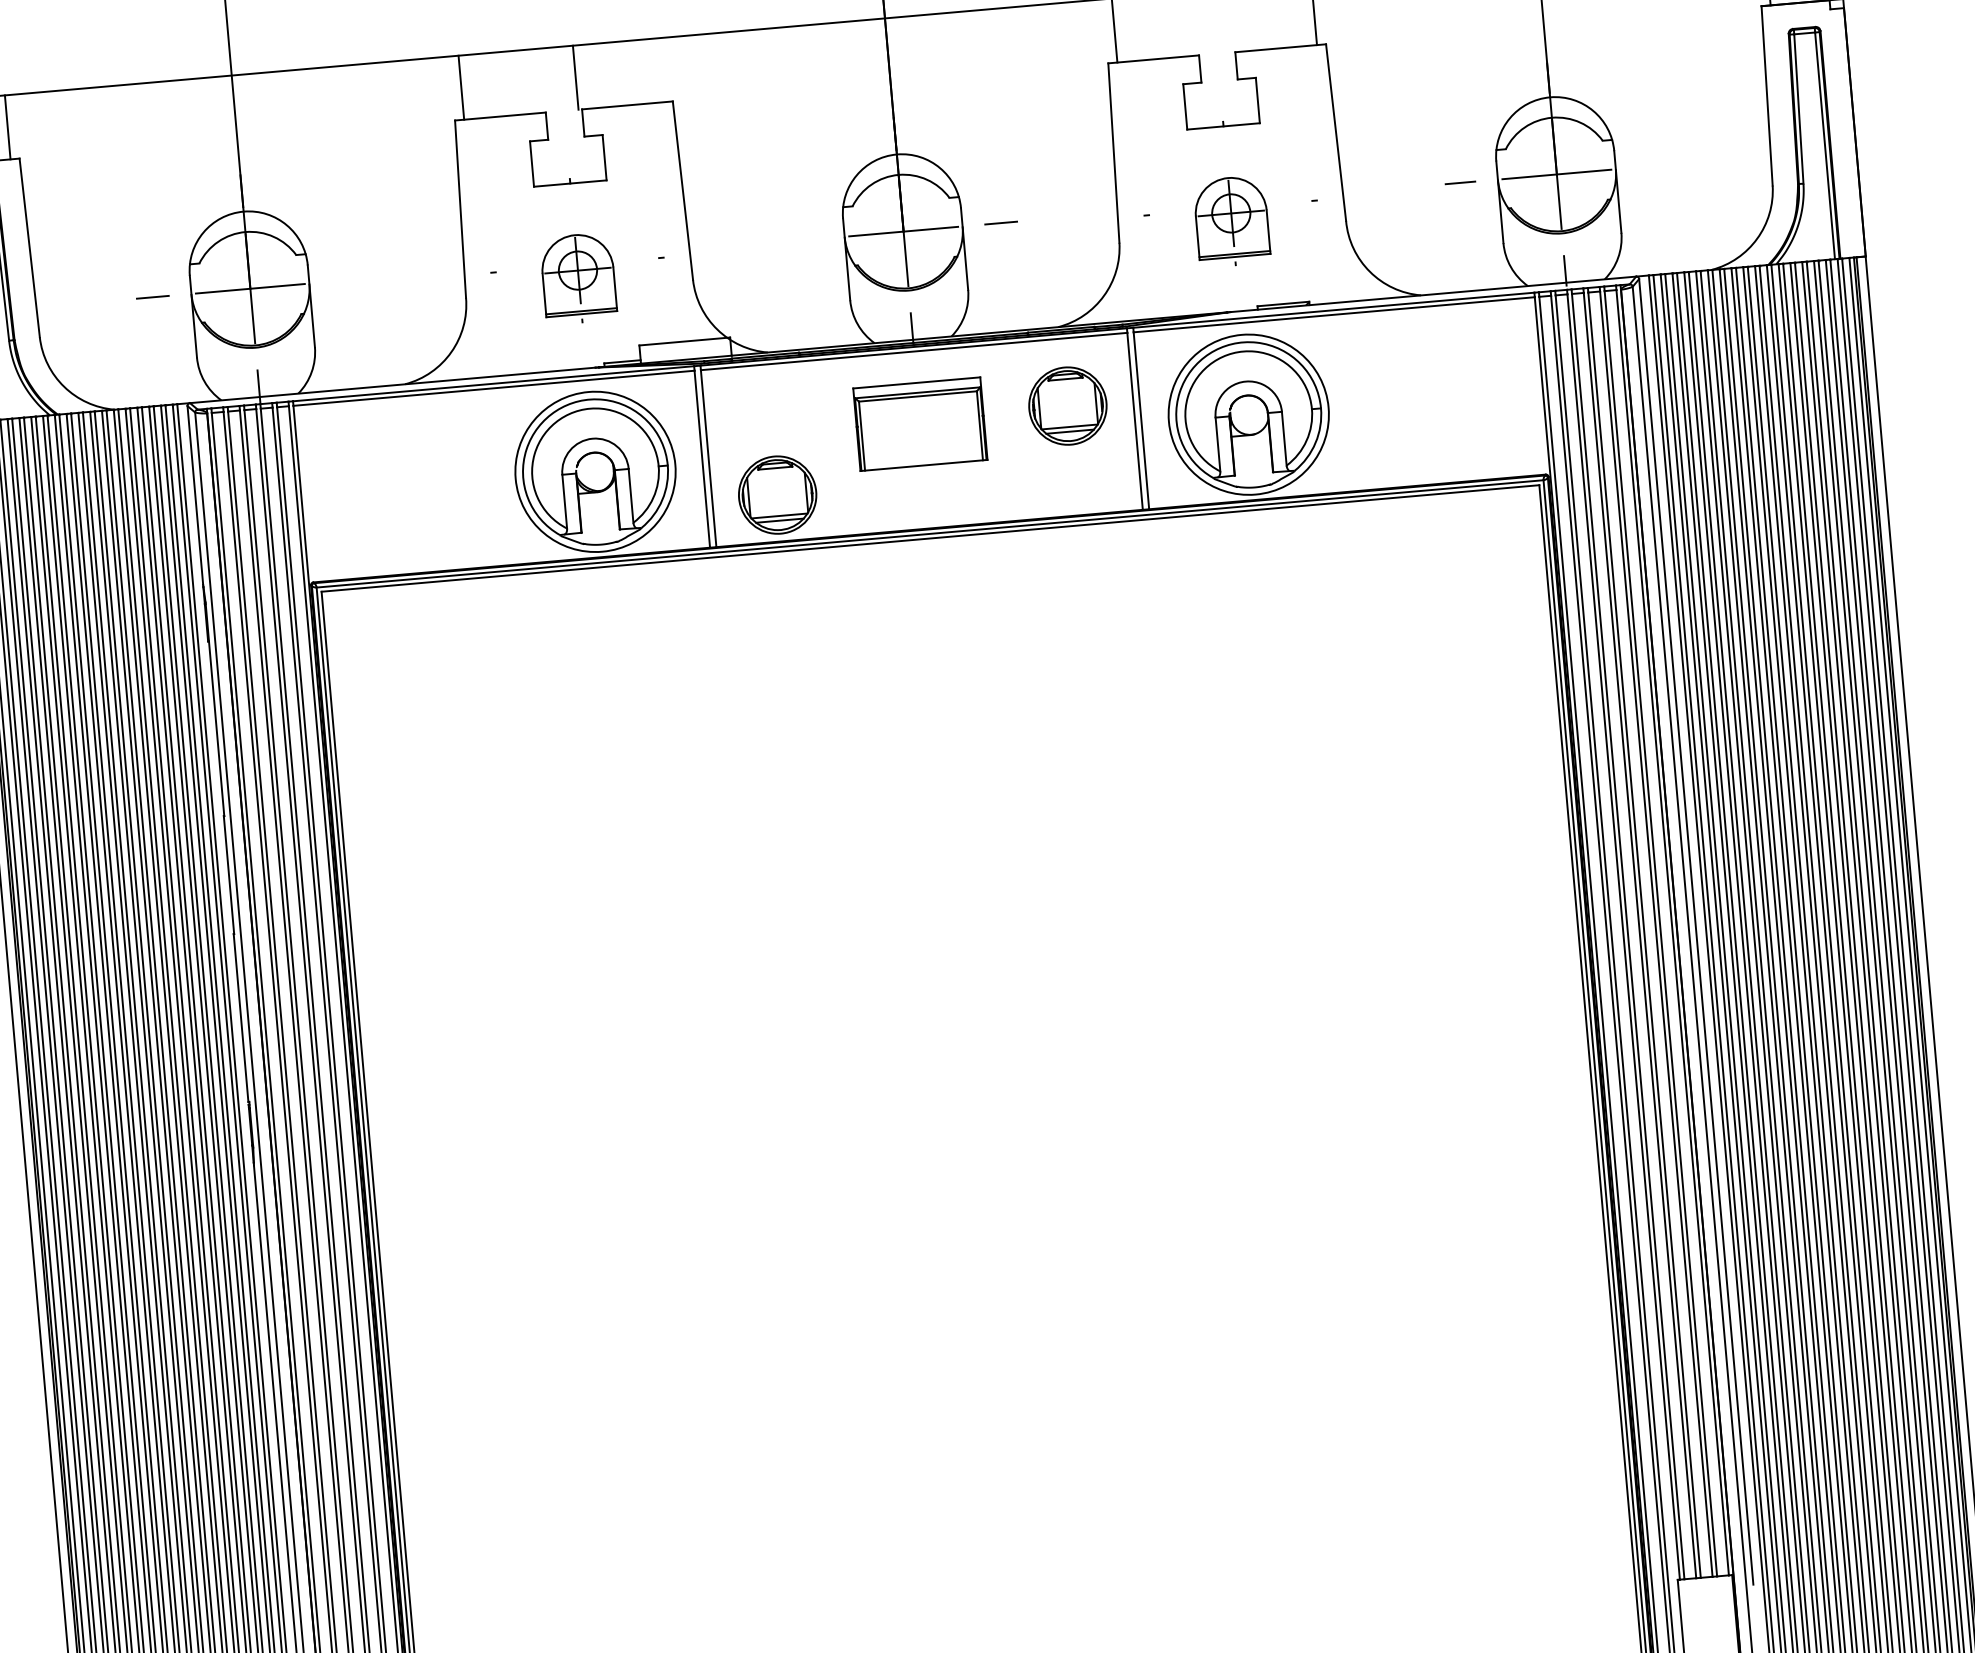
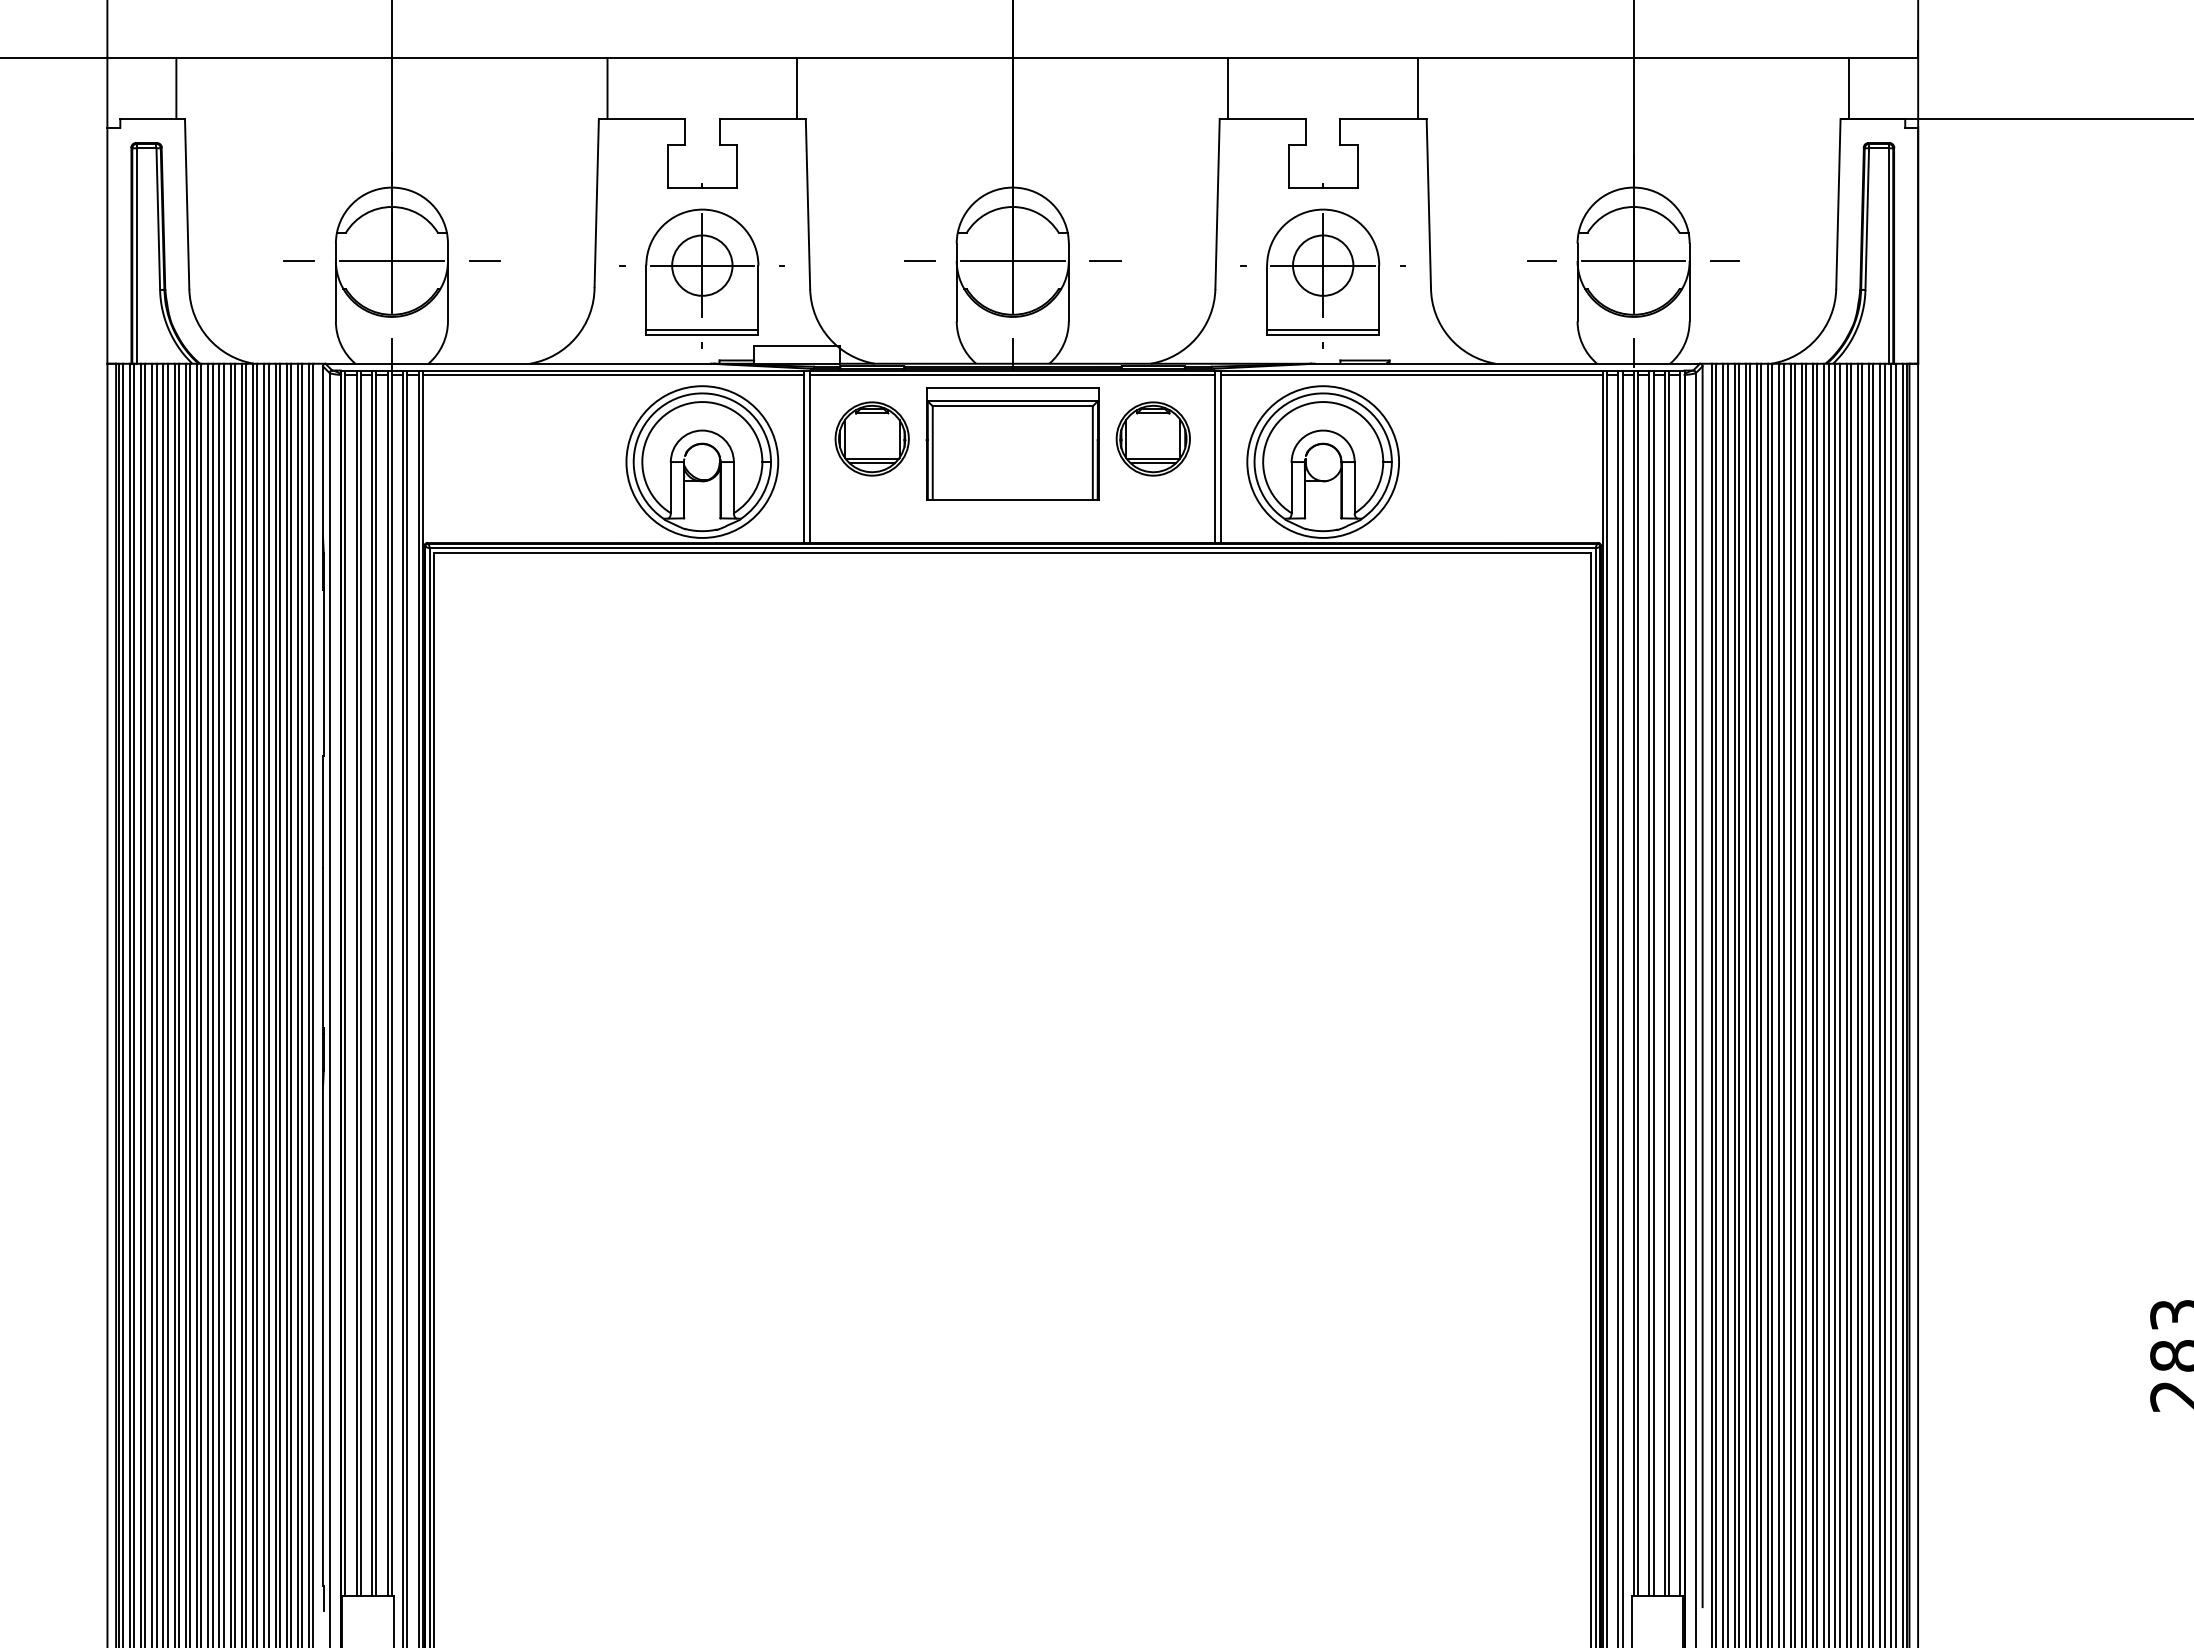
line: (576, 77) -> (797, 88), moved
line: (1653, 165) -> (1725, 260), added
part: (1232, 221) -> (1323, 278), size x1.67
line: (805, 239) -> (919, 260), added
part: (578, 278) -> (702, 278), size x1.67
line: (347, 279) -> (484, 260), added
part: (920, 423) -> (1012, 443), size x1.43
part: (776, 494) -> (871, 438), moved

